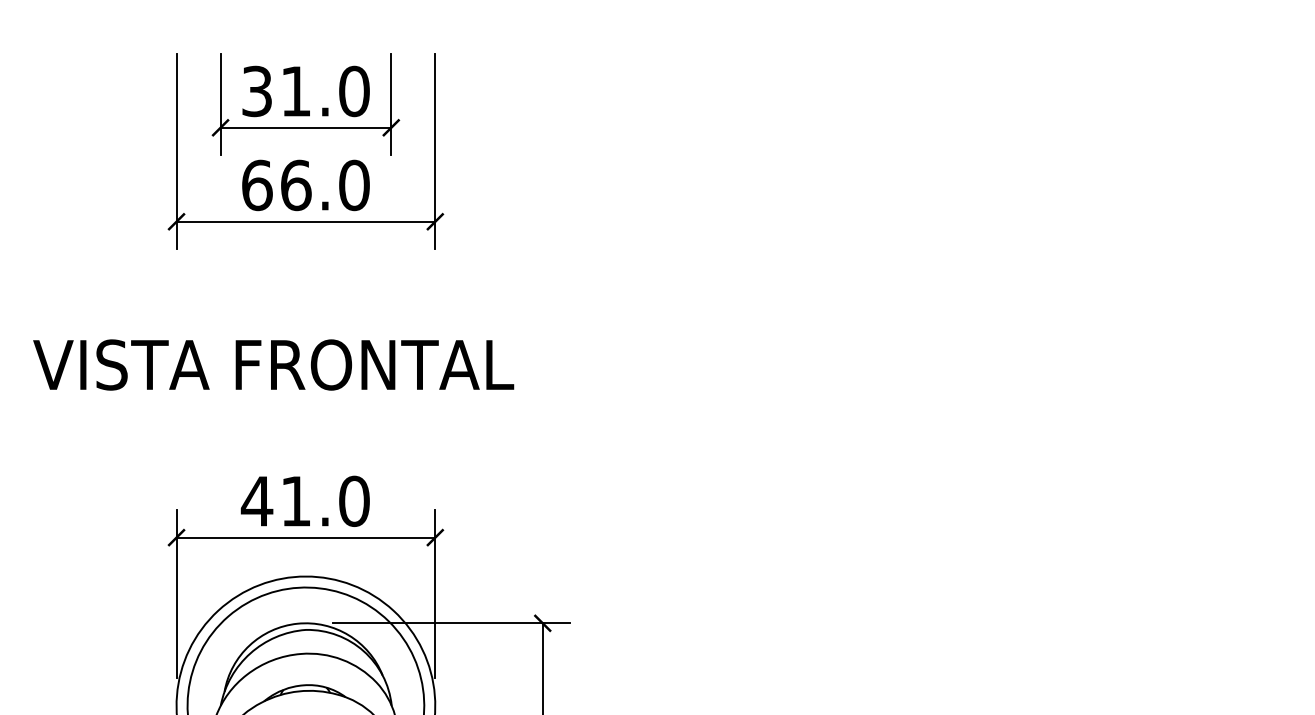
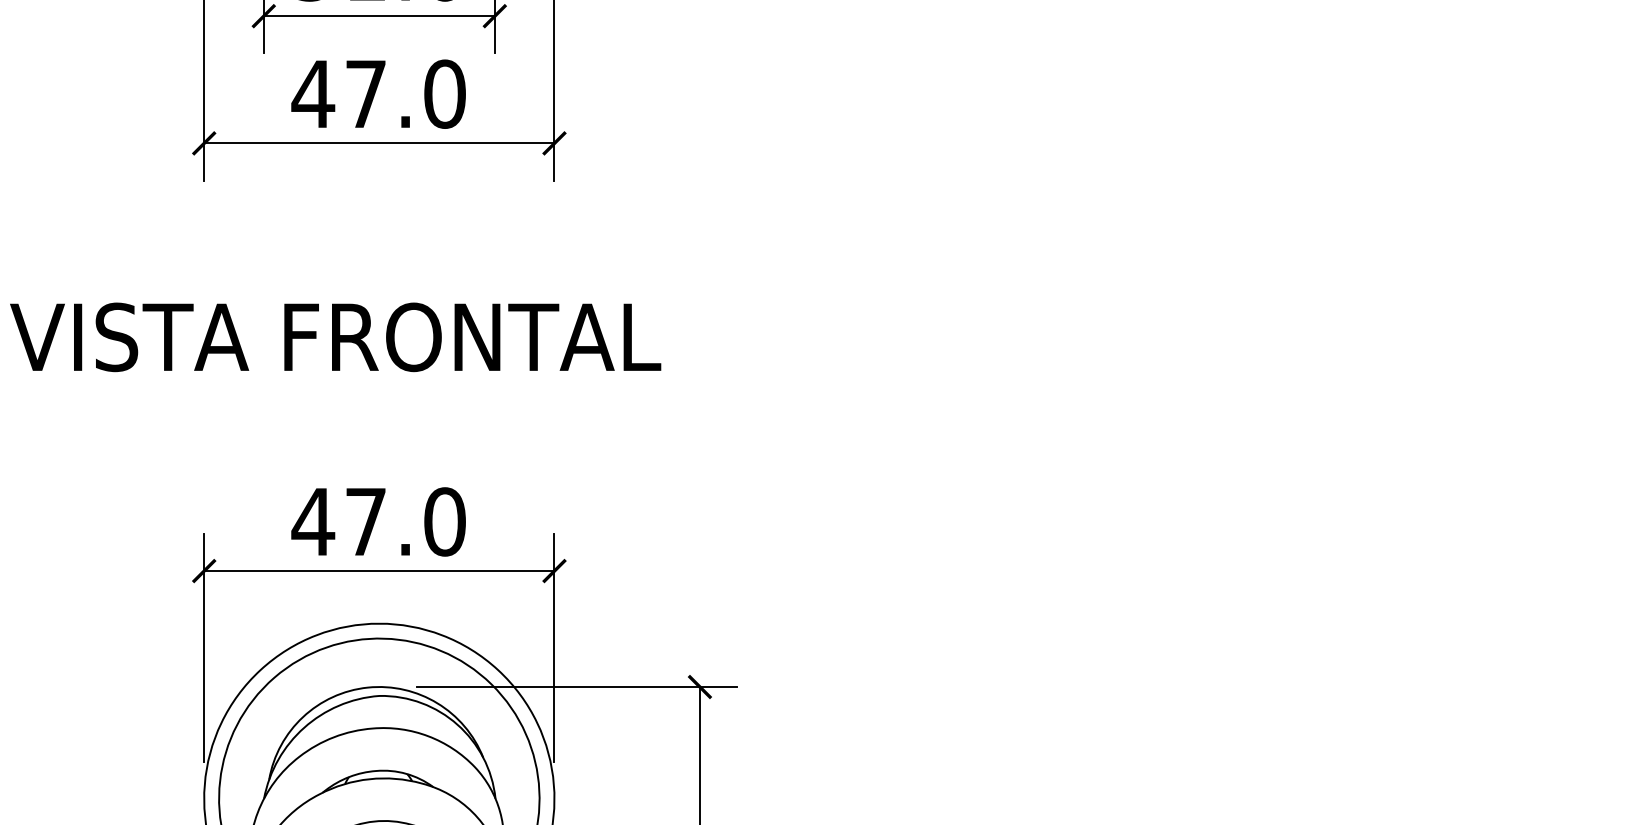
text: (275, 185) -> (338, 94), 66.0 -> 47.0
text: (295, 501) -> (365, 522), 41.0 -> 47.0

